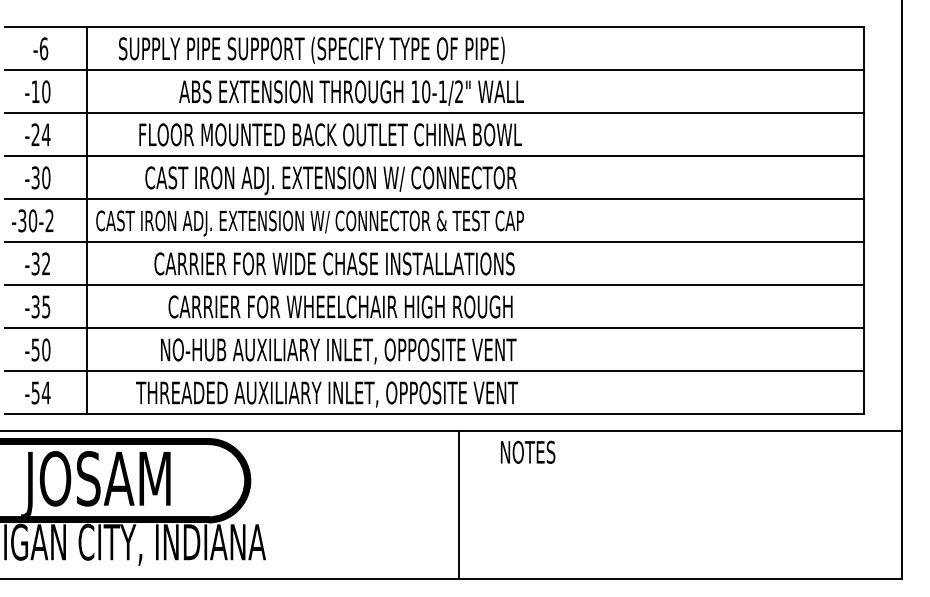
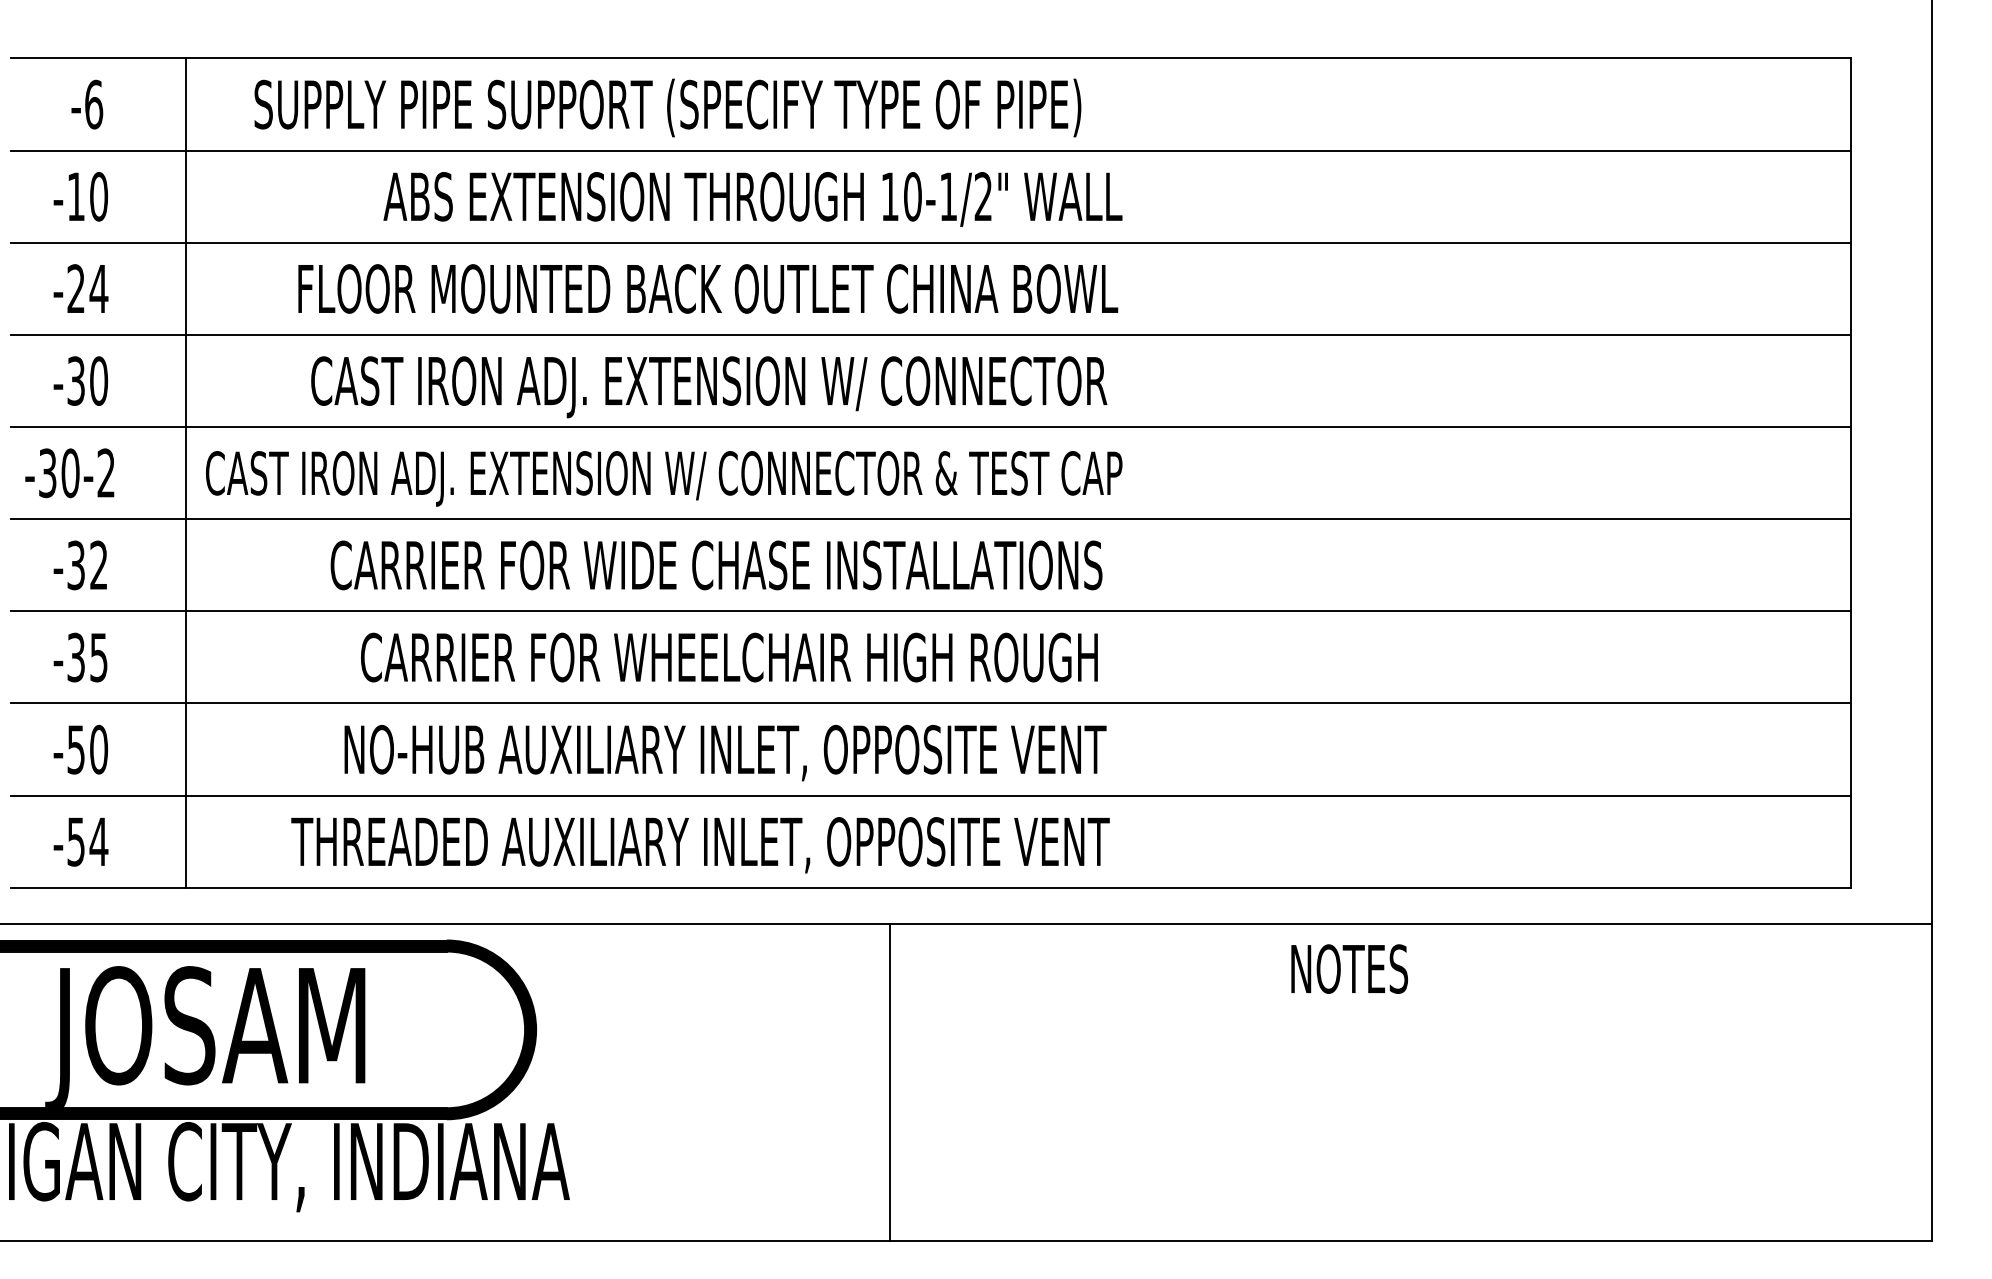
text: (528, 451) -> (1350, 967), moved
line: (458, 505) -> (889, 1082), moved

